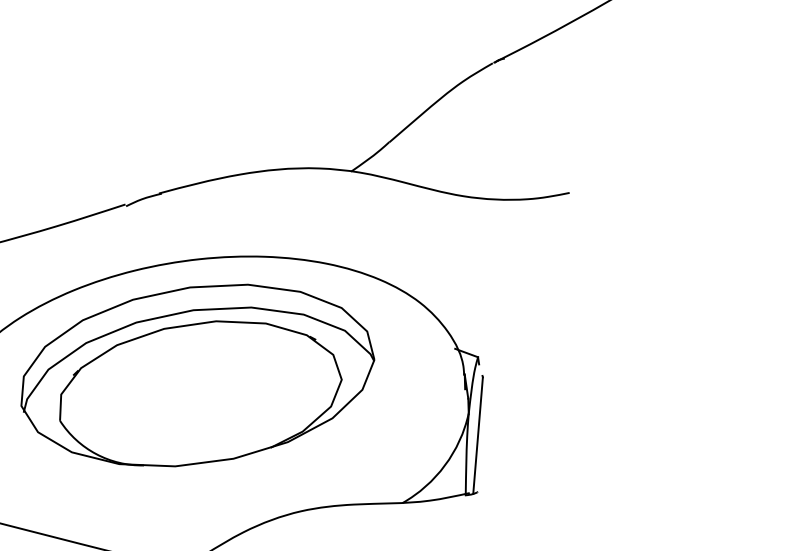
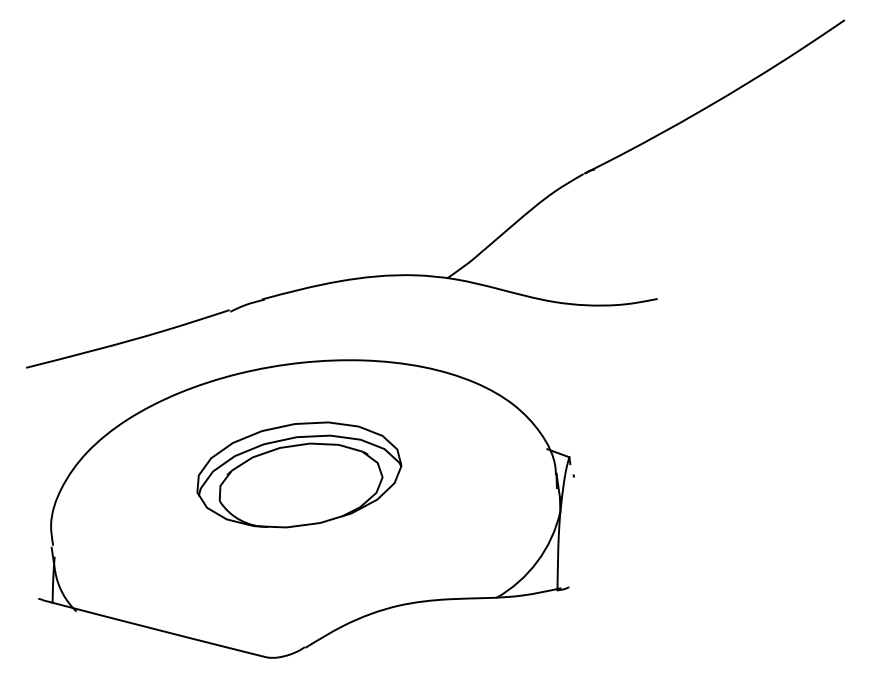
part: (198, 375) -> (299, 474), size x0.6
line: (478, 435) -> (569, 532), removed

